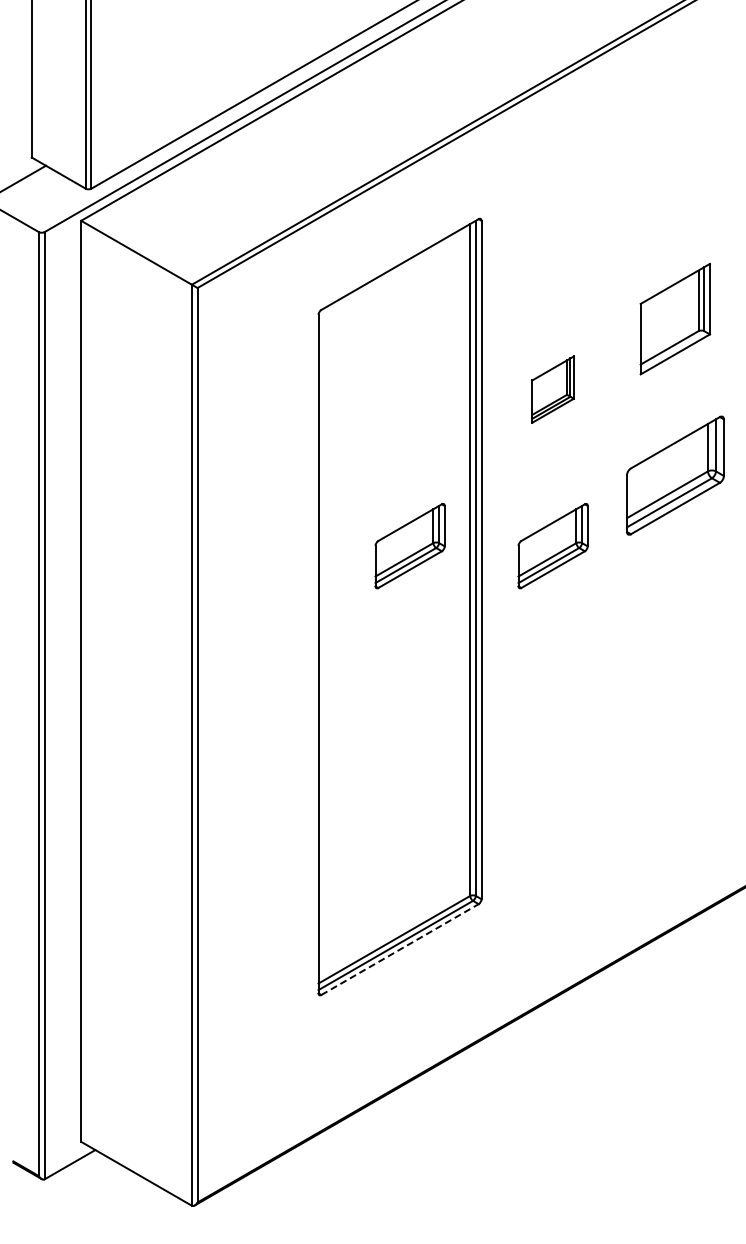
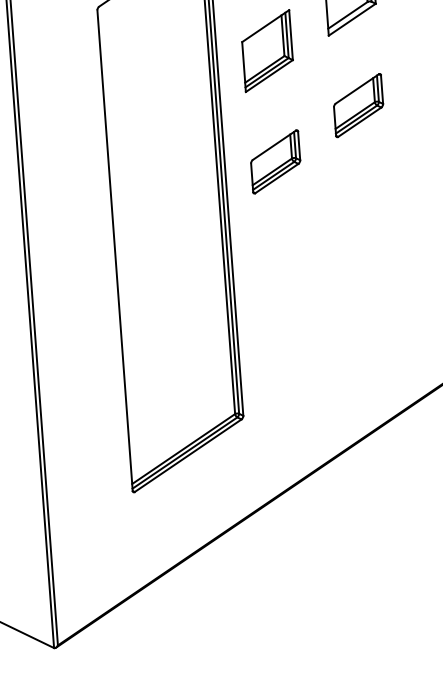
part: (552, 389) -> (267, 50), size x1.67
part: (674, 475) -> (357, 105), size x0.71
part: (409, 546) -> (173, 169), removed
line: (400, 949) -> (188, 455), dashed -> solid

